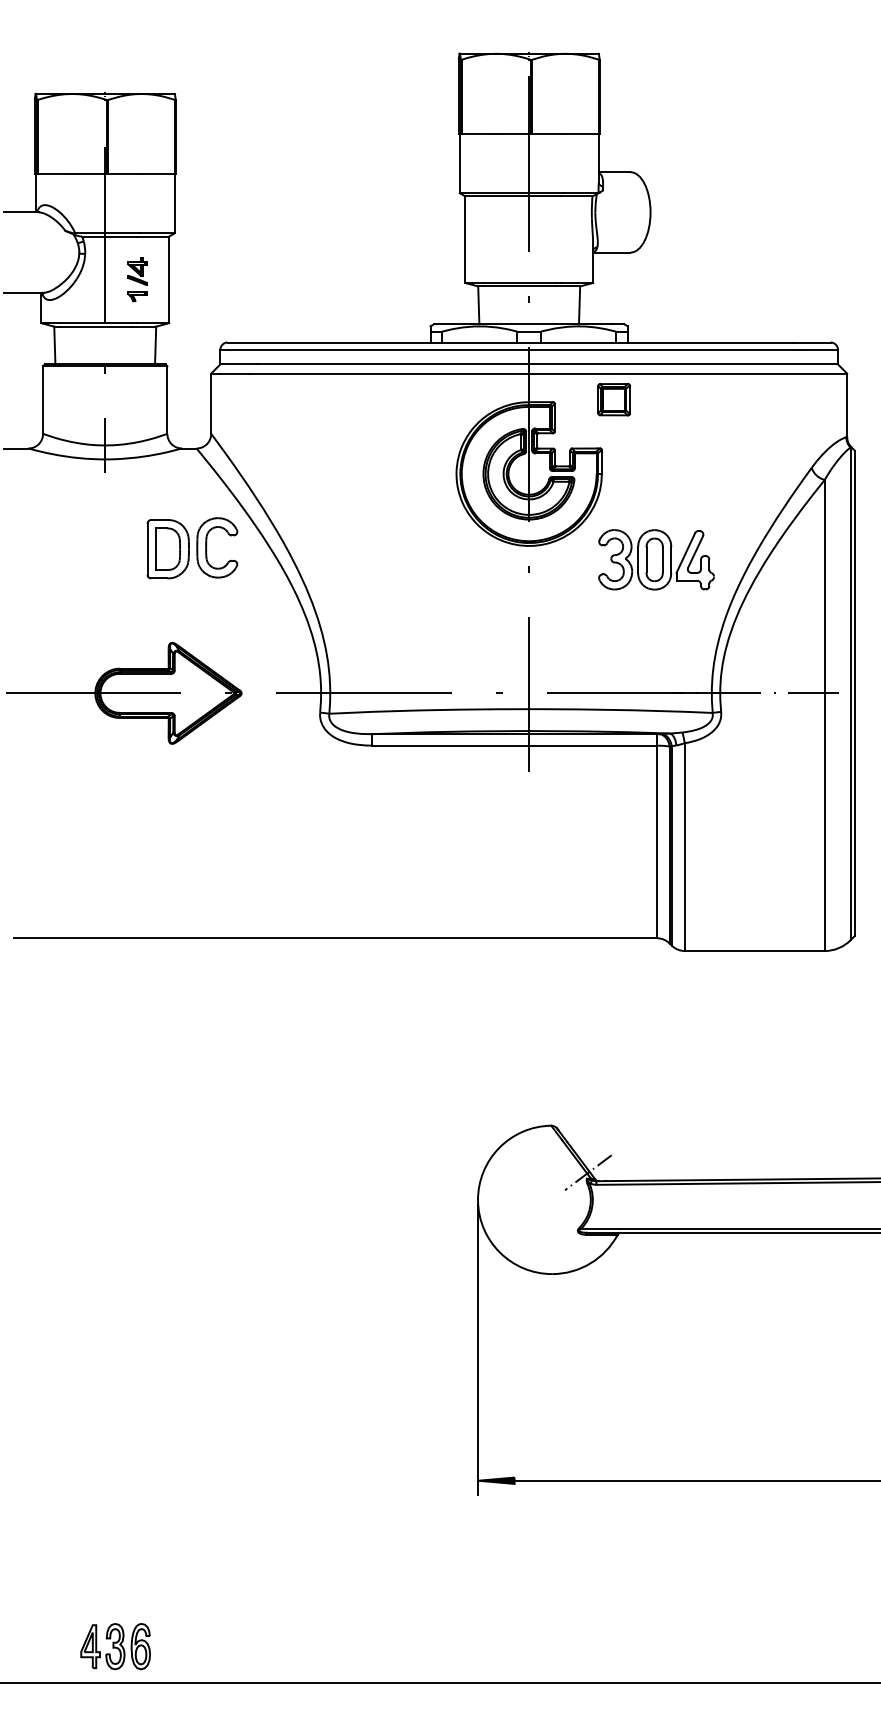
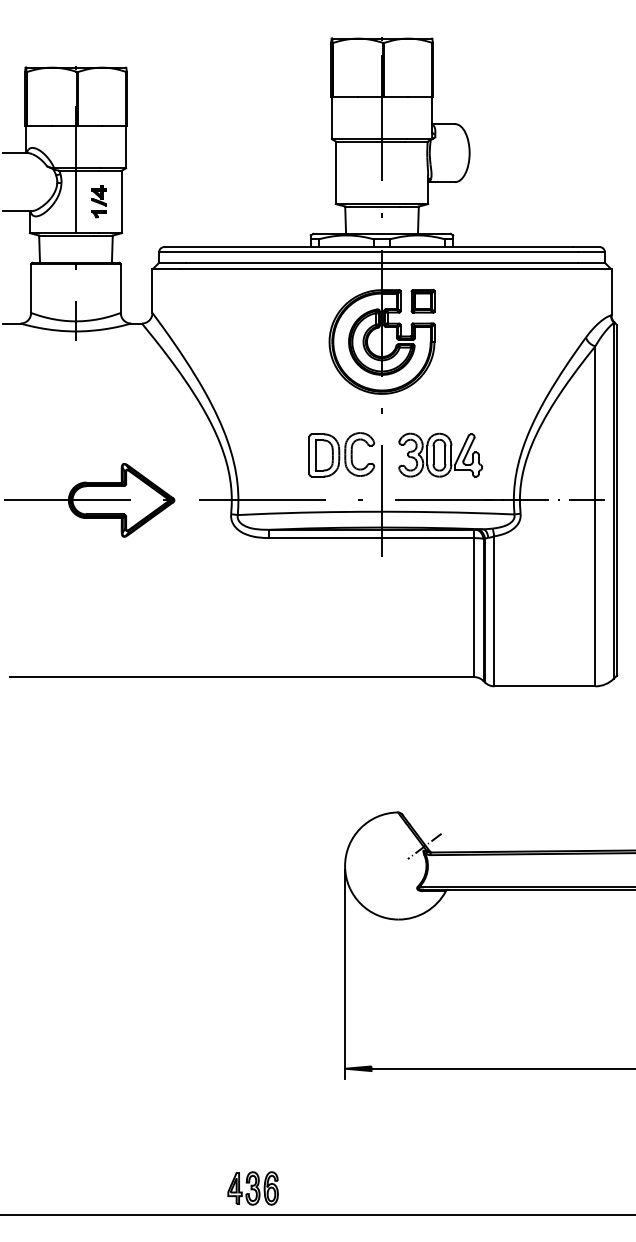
part: (613, 399) -> (422, 301), moved
part: (192, 548) -> (341, 454), moved
part: (656, 559) -> (440, 454), moved
part: (115, 1646) -> (253, 1188), moved

